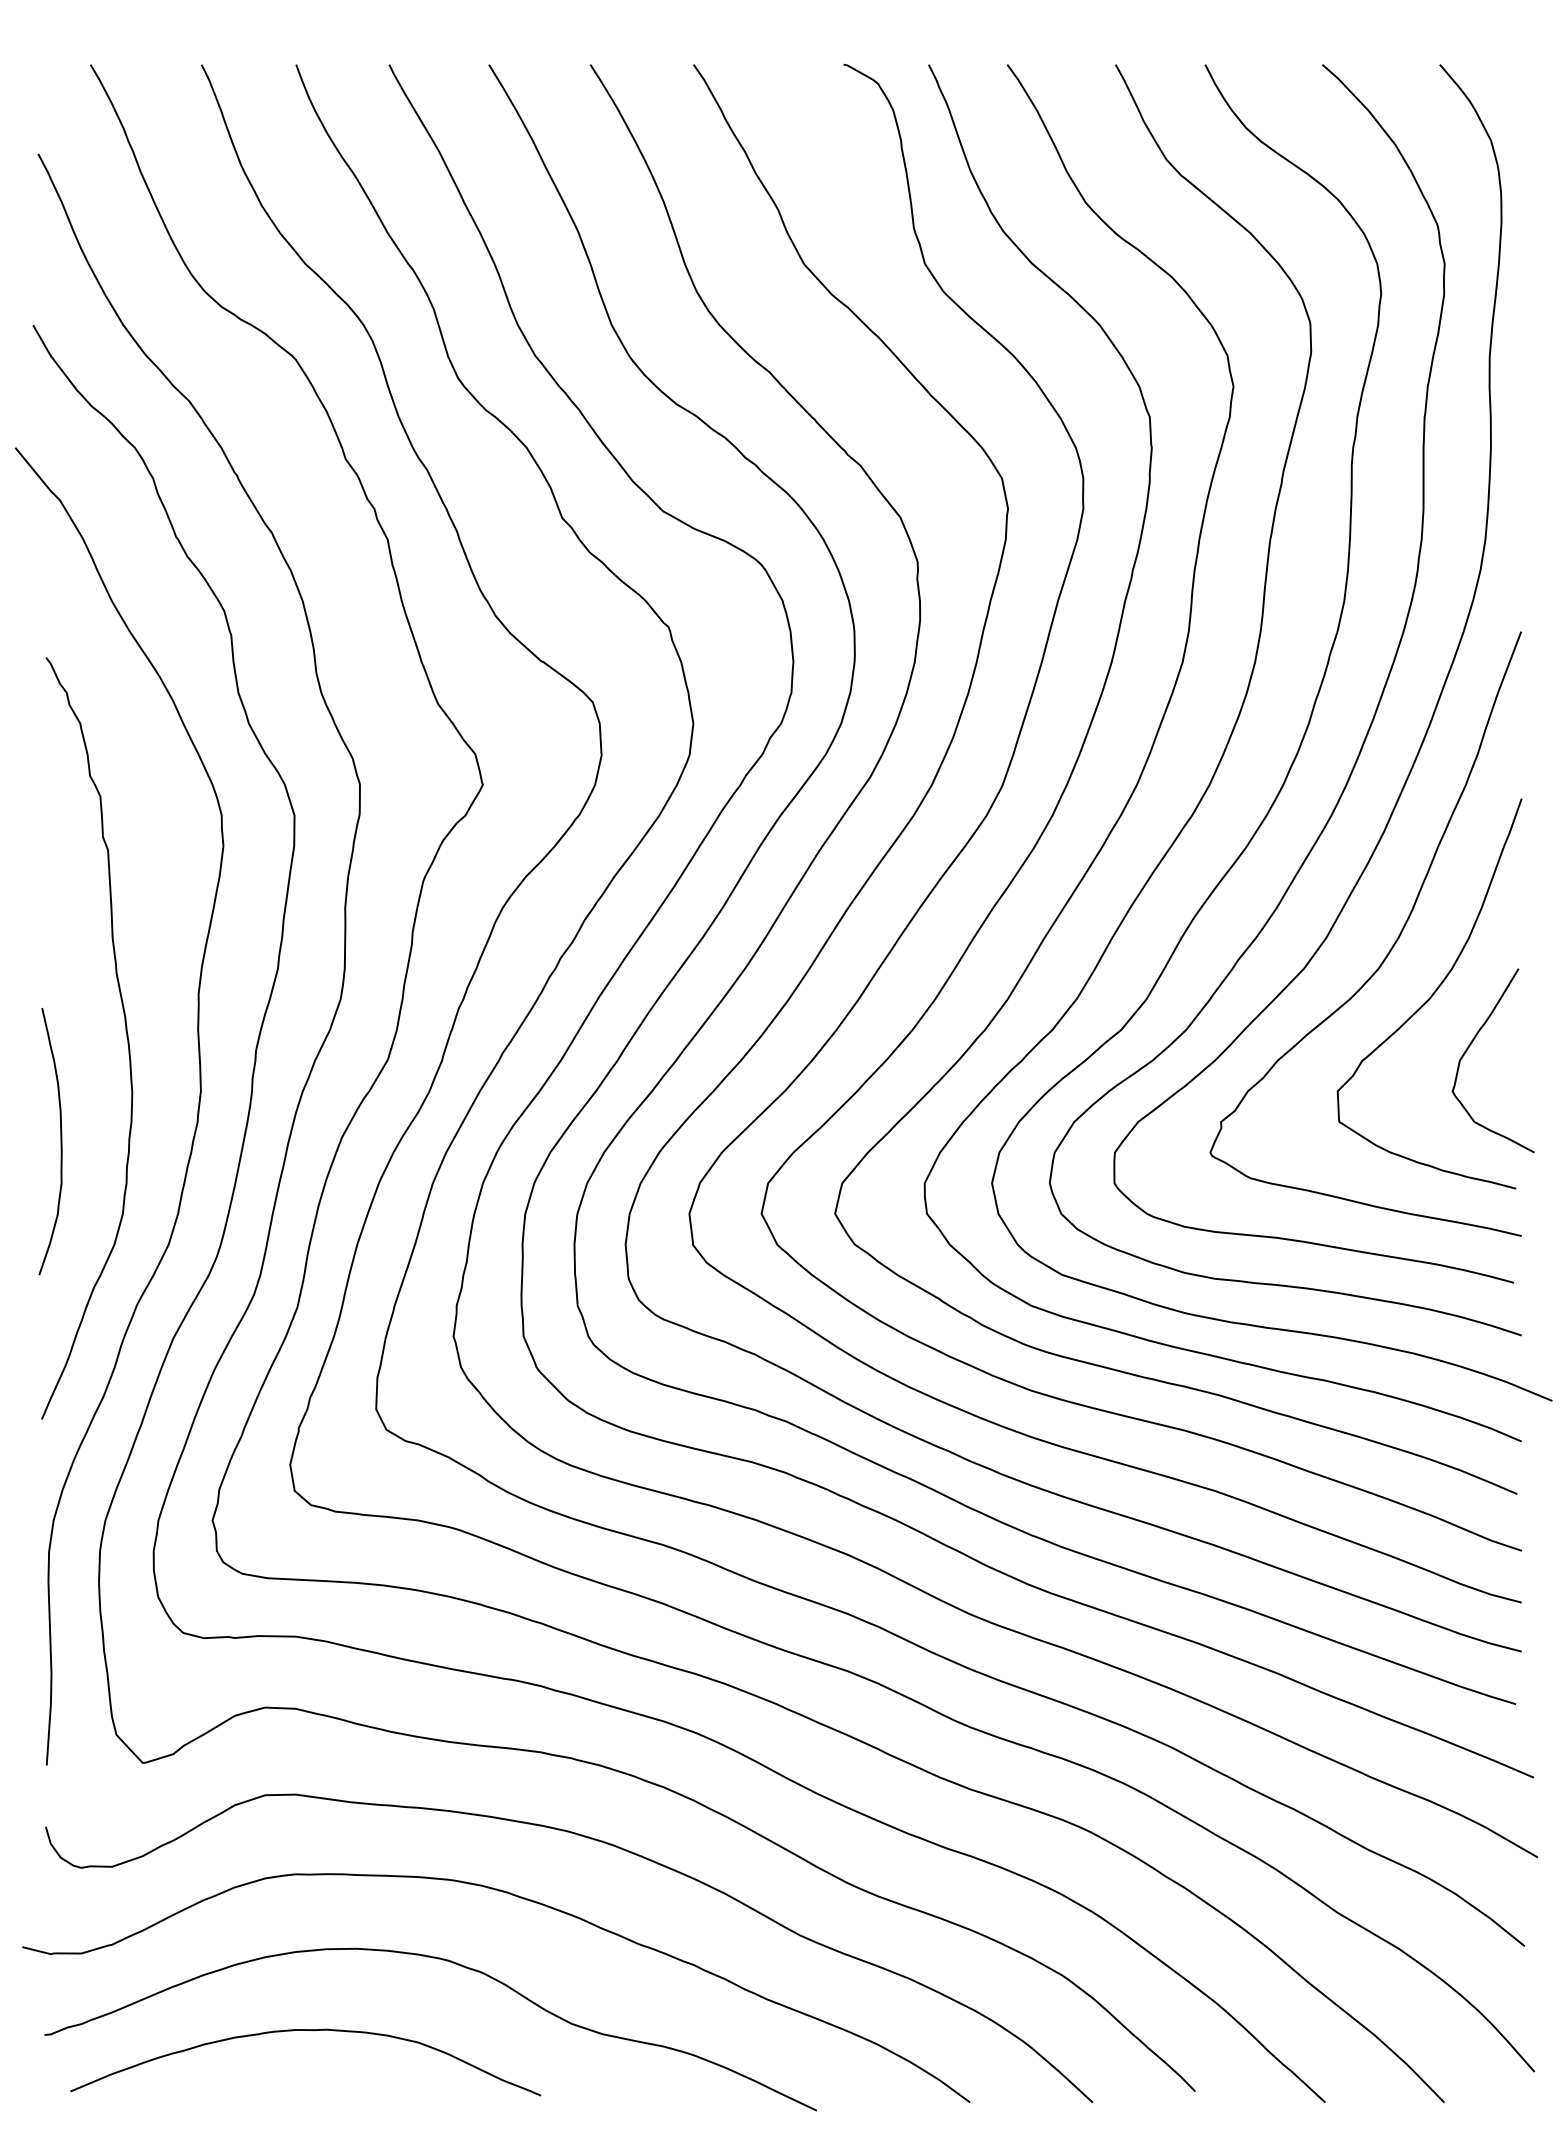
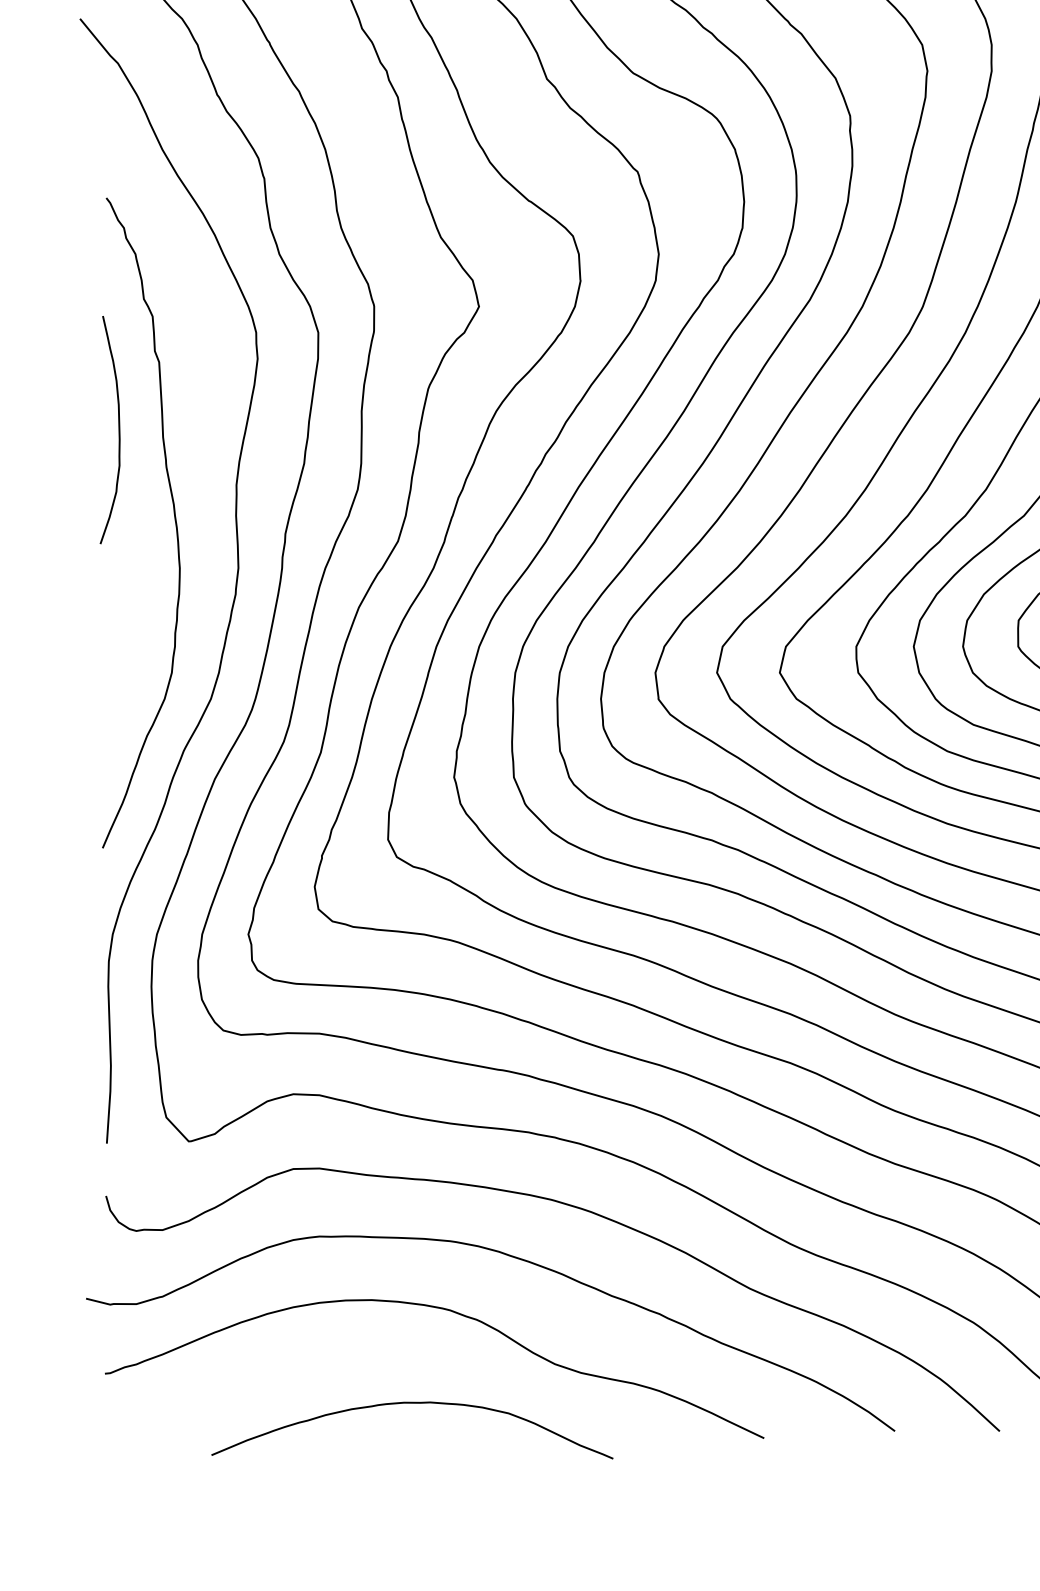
curve: (60, 1141) -> (118, 430), moved
curve: (305, 2030) -> (412, 1403), moved

